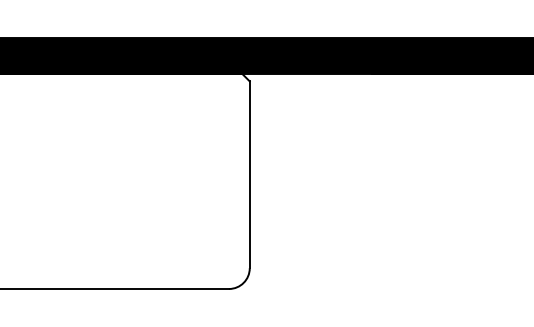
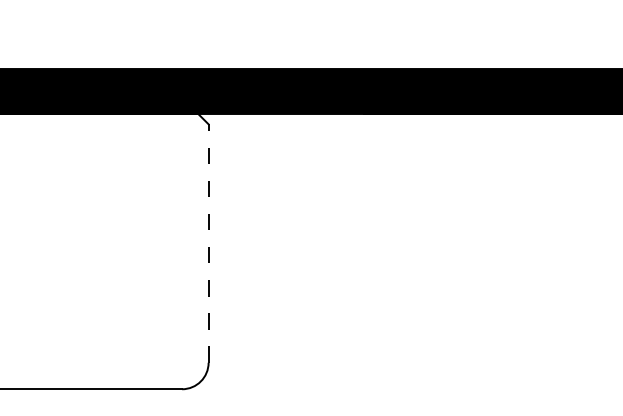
line: (249, 174) -> (208, 243), solid -> dashed

